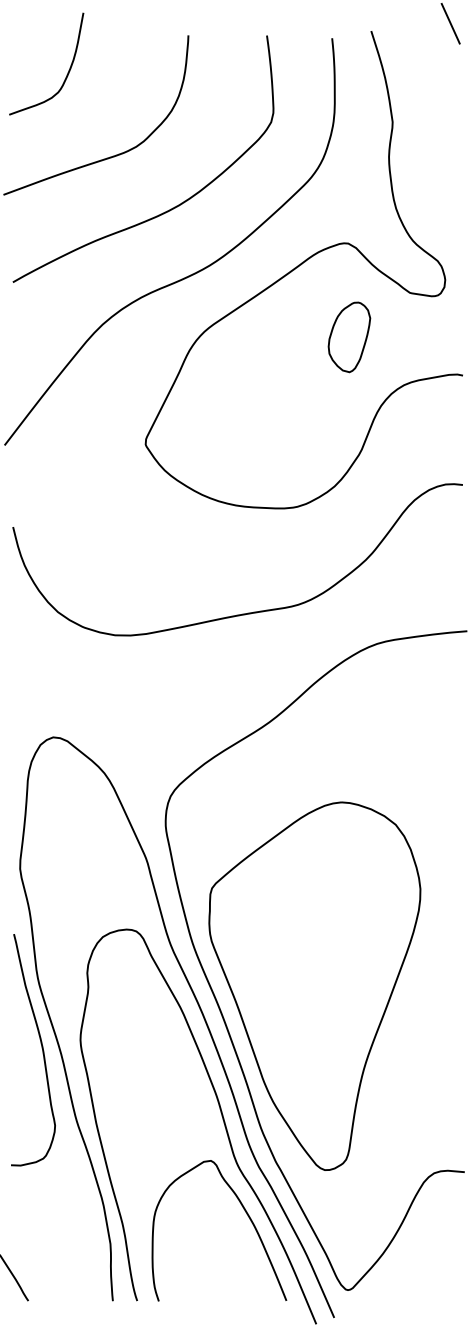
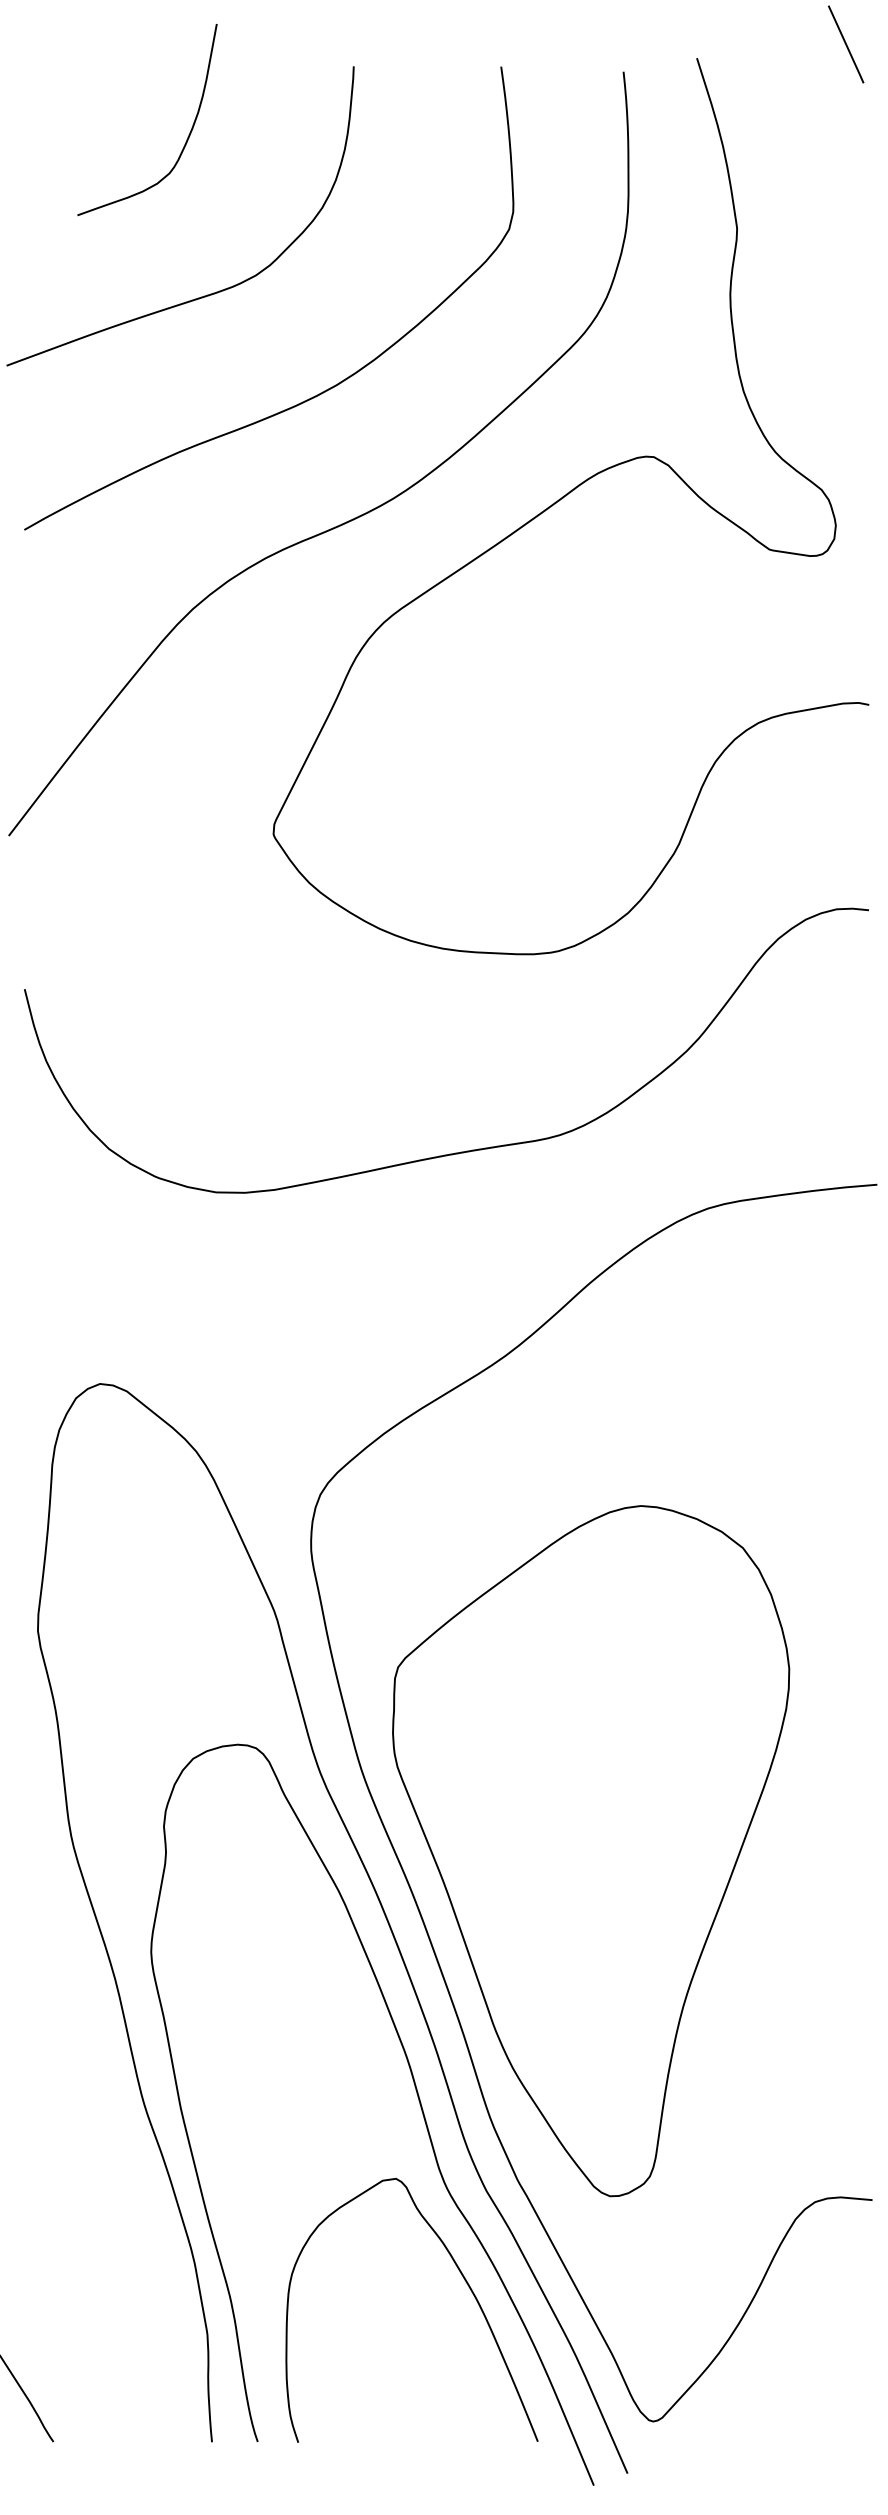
curve: (66, 74) -> (184, 139), moved
part: (349, 337) -> (656, 633), removed
curve: (41, 1048) -> (77, 1967), removed

